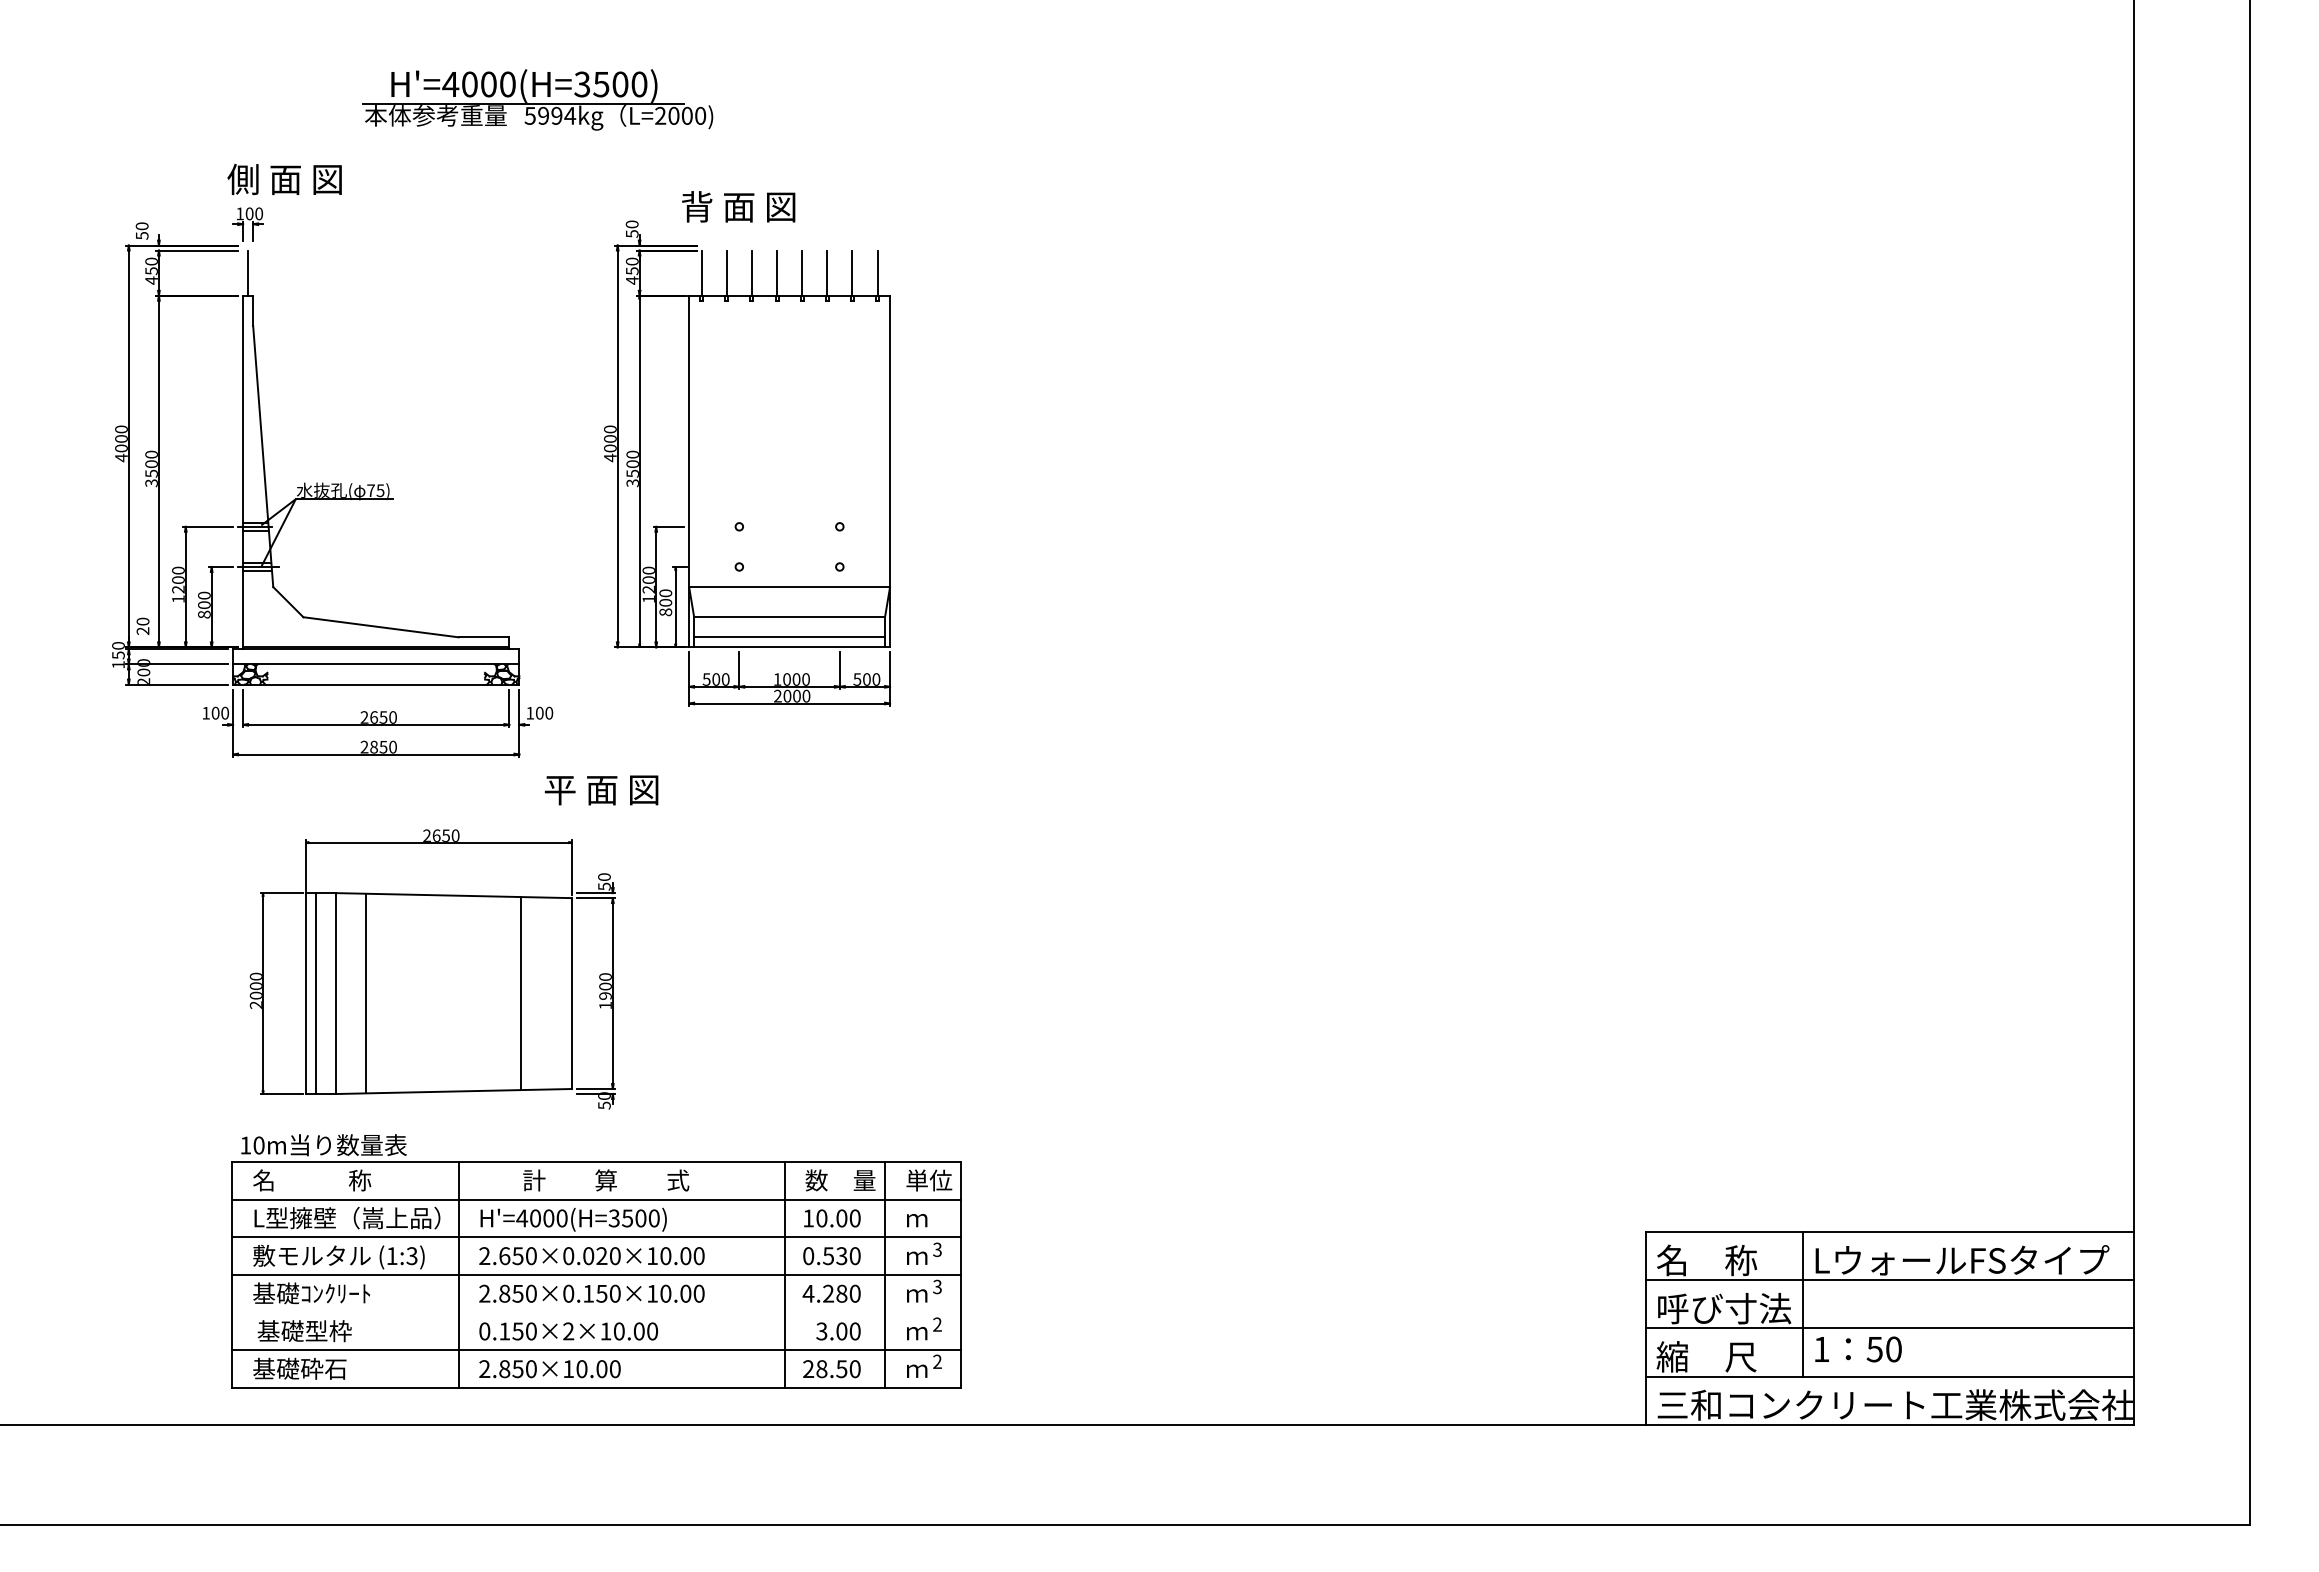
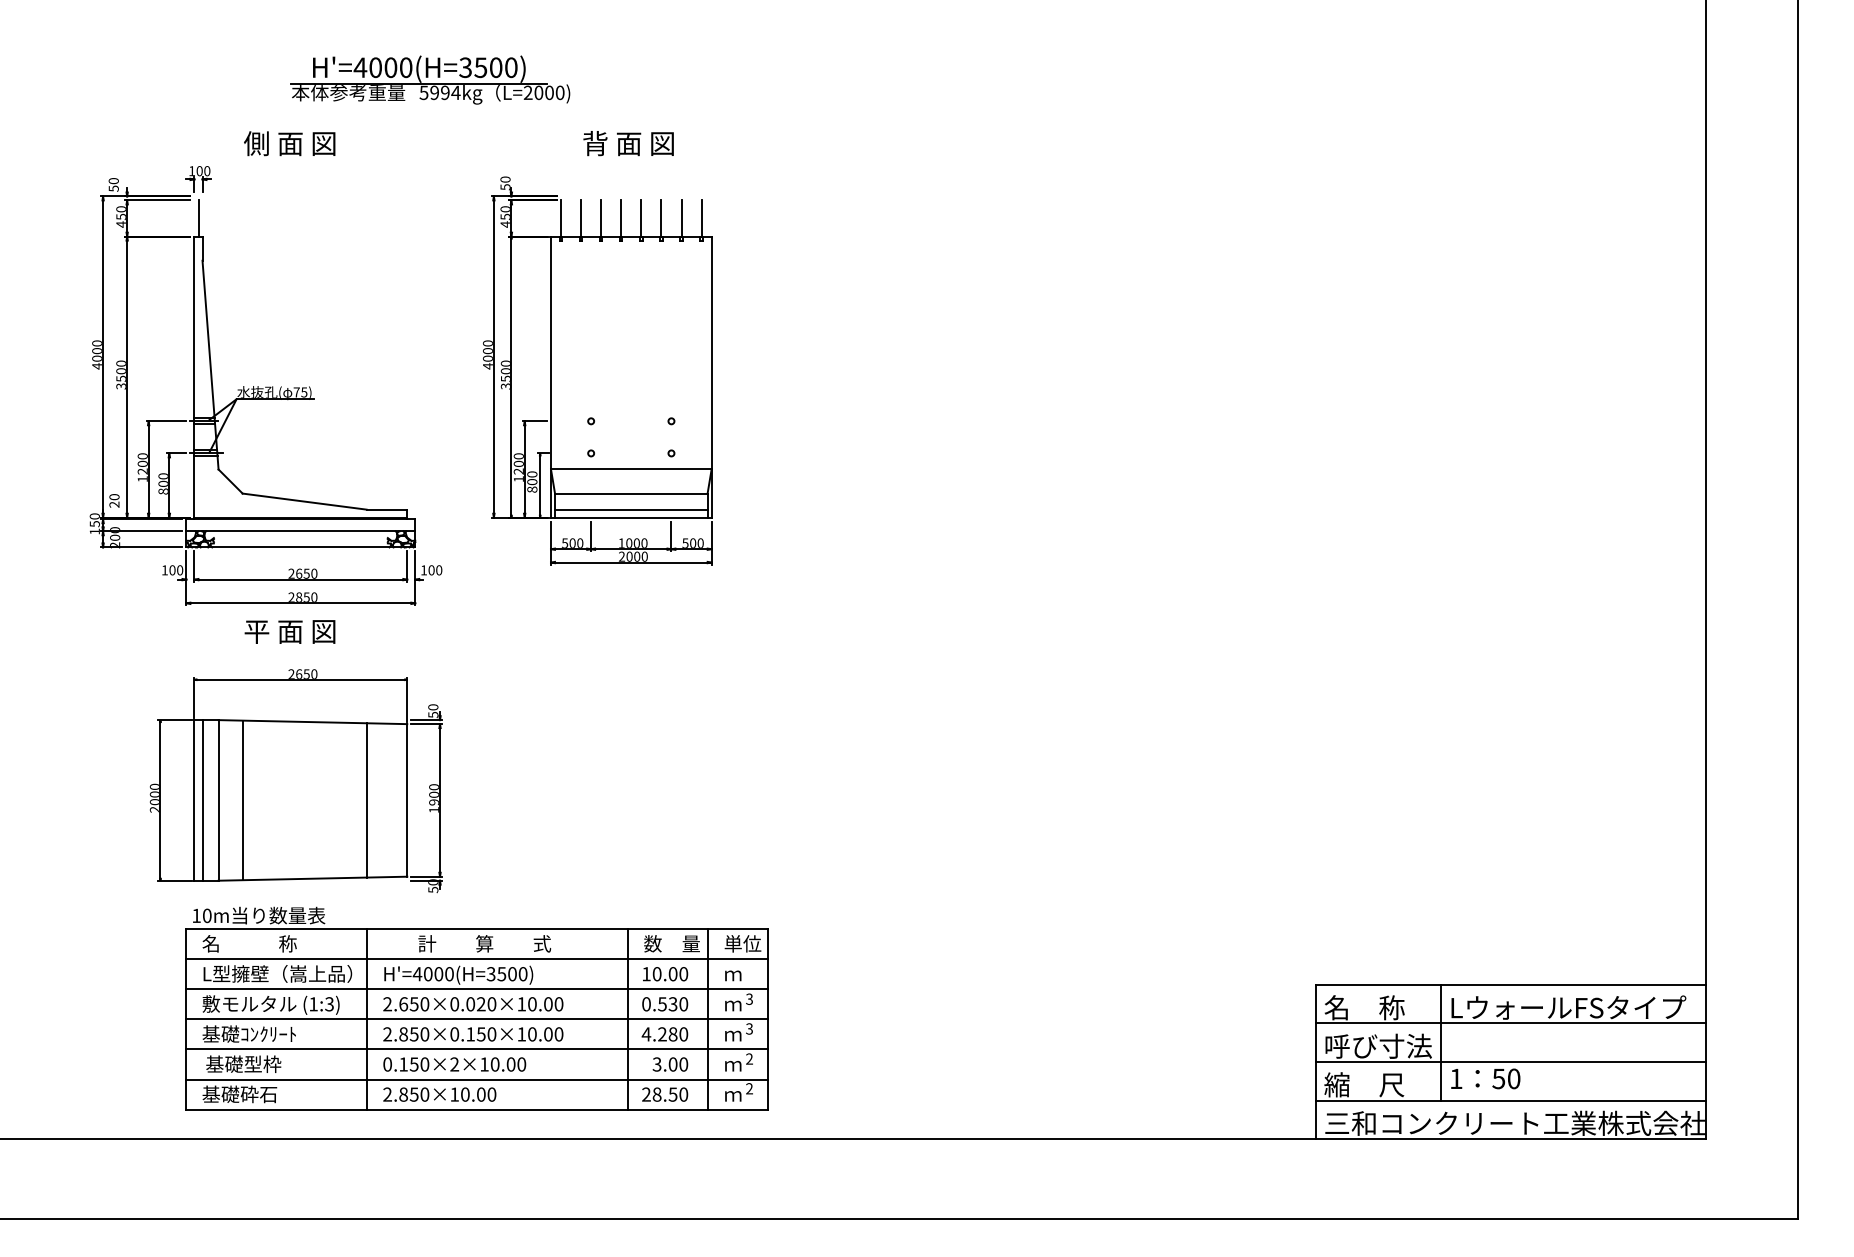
text: (284, 179) -> (289, 143), moved
text: (738, 206) -> (628, 143), moved
text: (600, 789) -> (289, 631), moved
part: (432, 969) -> (295, 781), moved
line: (595, 1312) -> (476, 1049), added

